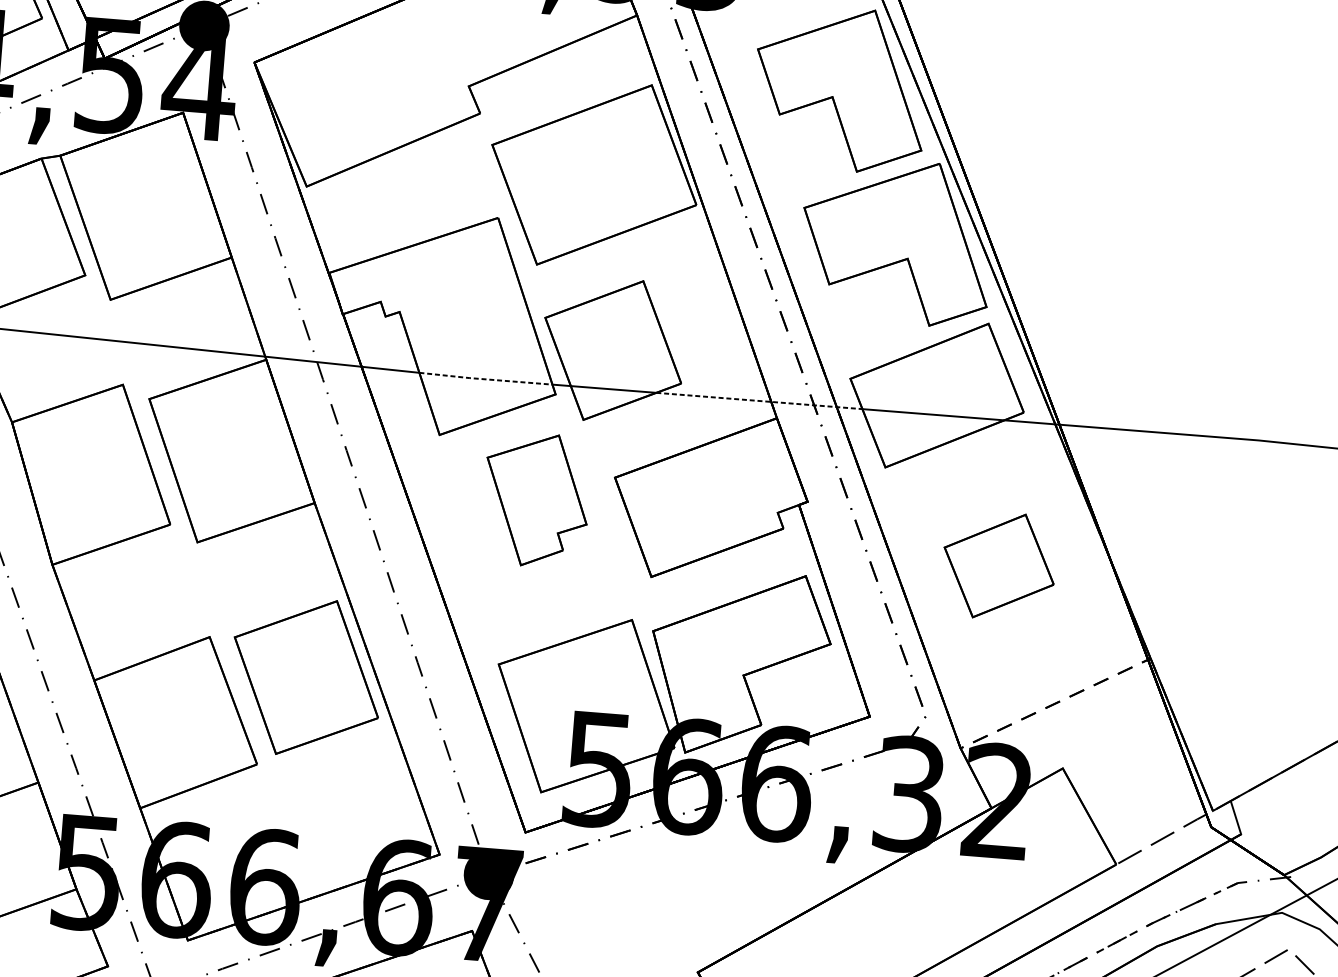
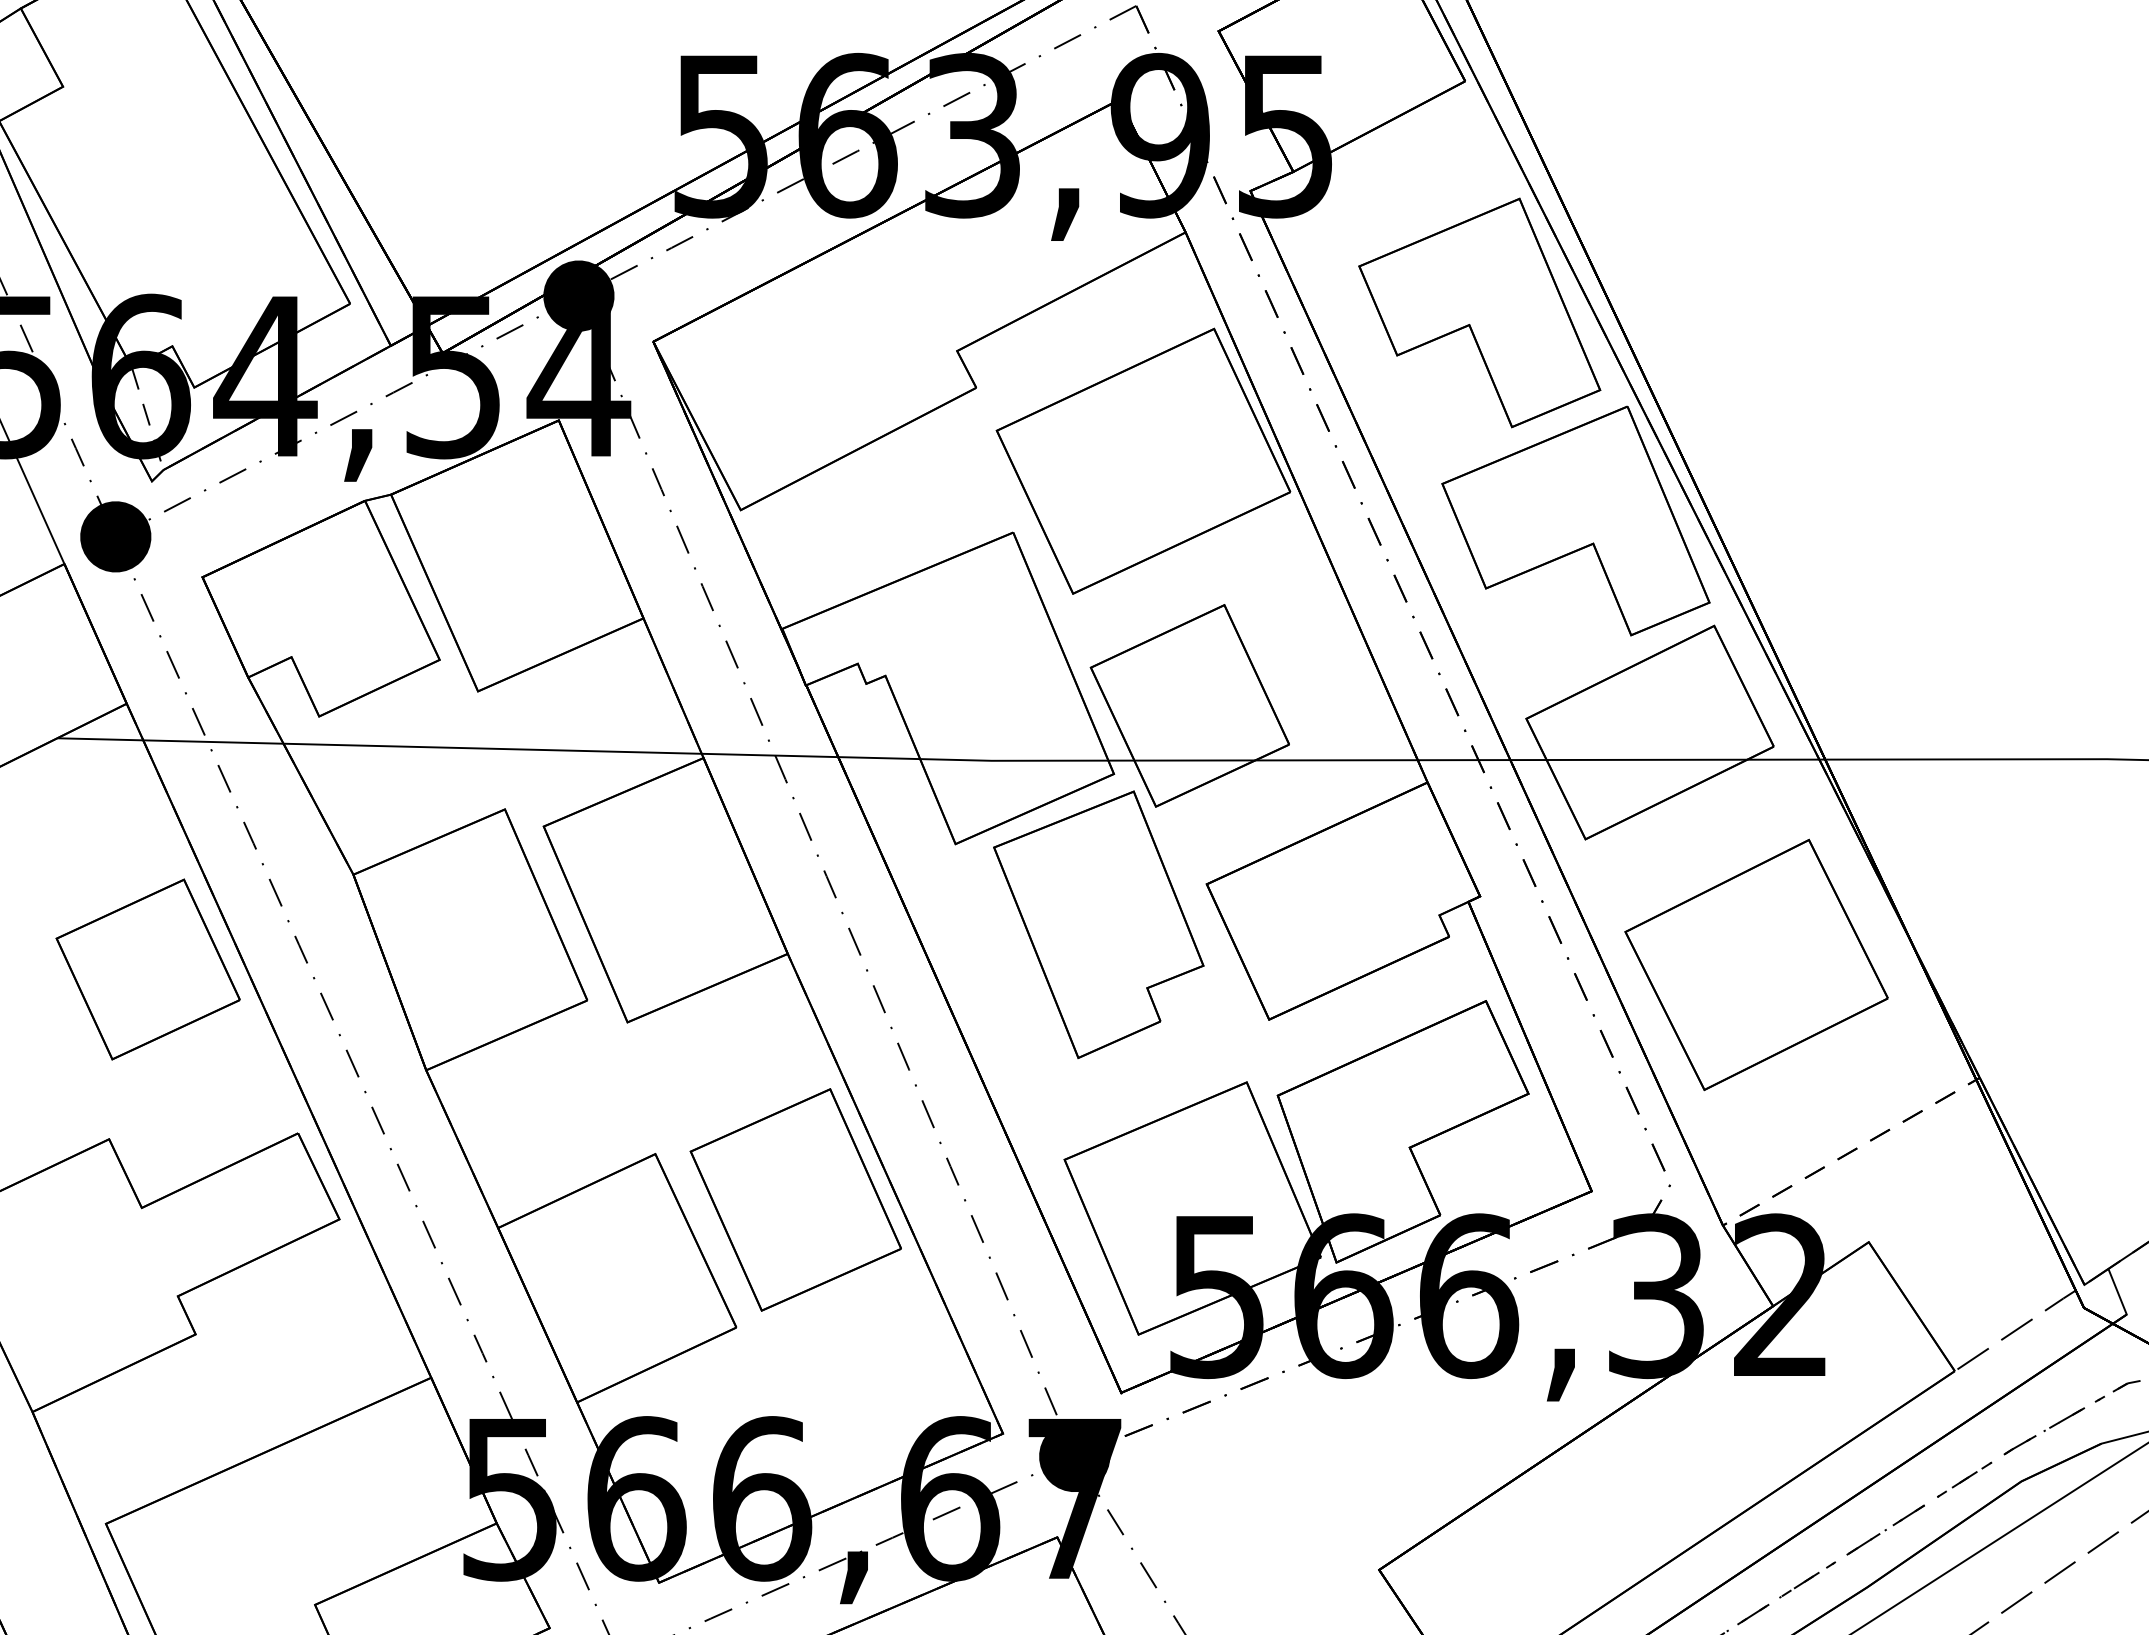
line: (485, 379) -> (1013, 760), dashed -> solid
line: (759, 401) -> (1400, 760), dashed -> solid
part: (536, 499) -> (1098, 924), size x1.43
part: (999, 565) -> (1756, 964), size x1.67

